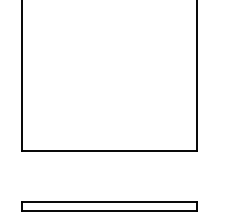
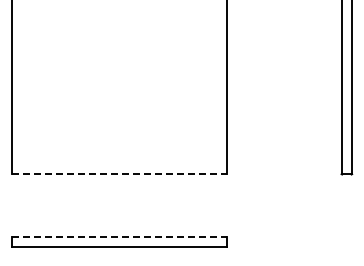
line: (109, 150) -> (119, 174), solid -> dashed
line: (109, 201) -> (119, 236), solid -> dashed

